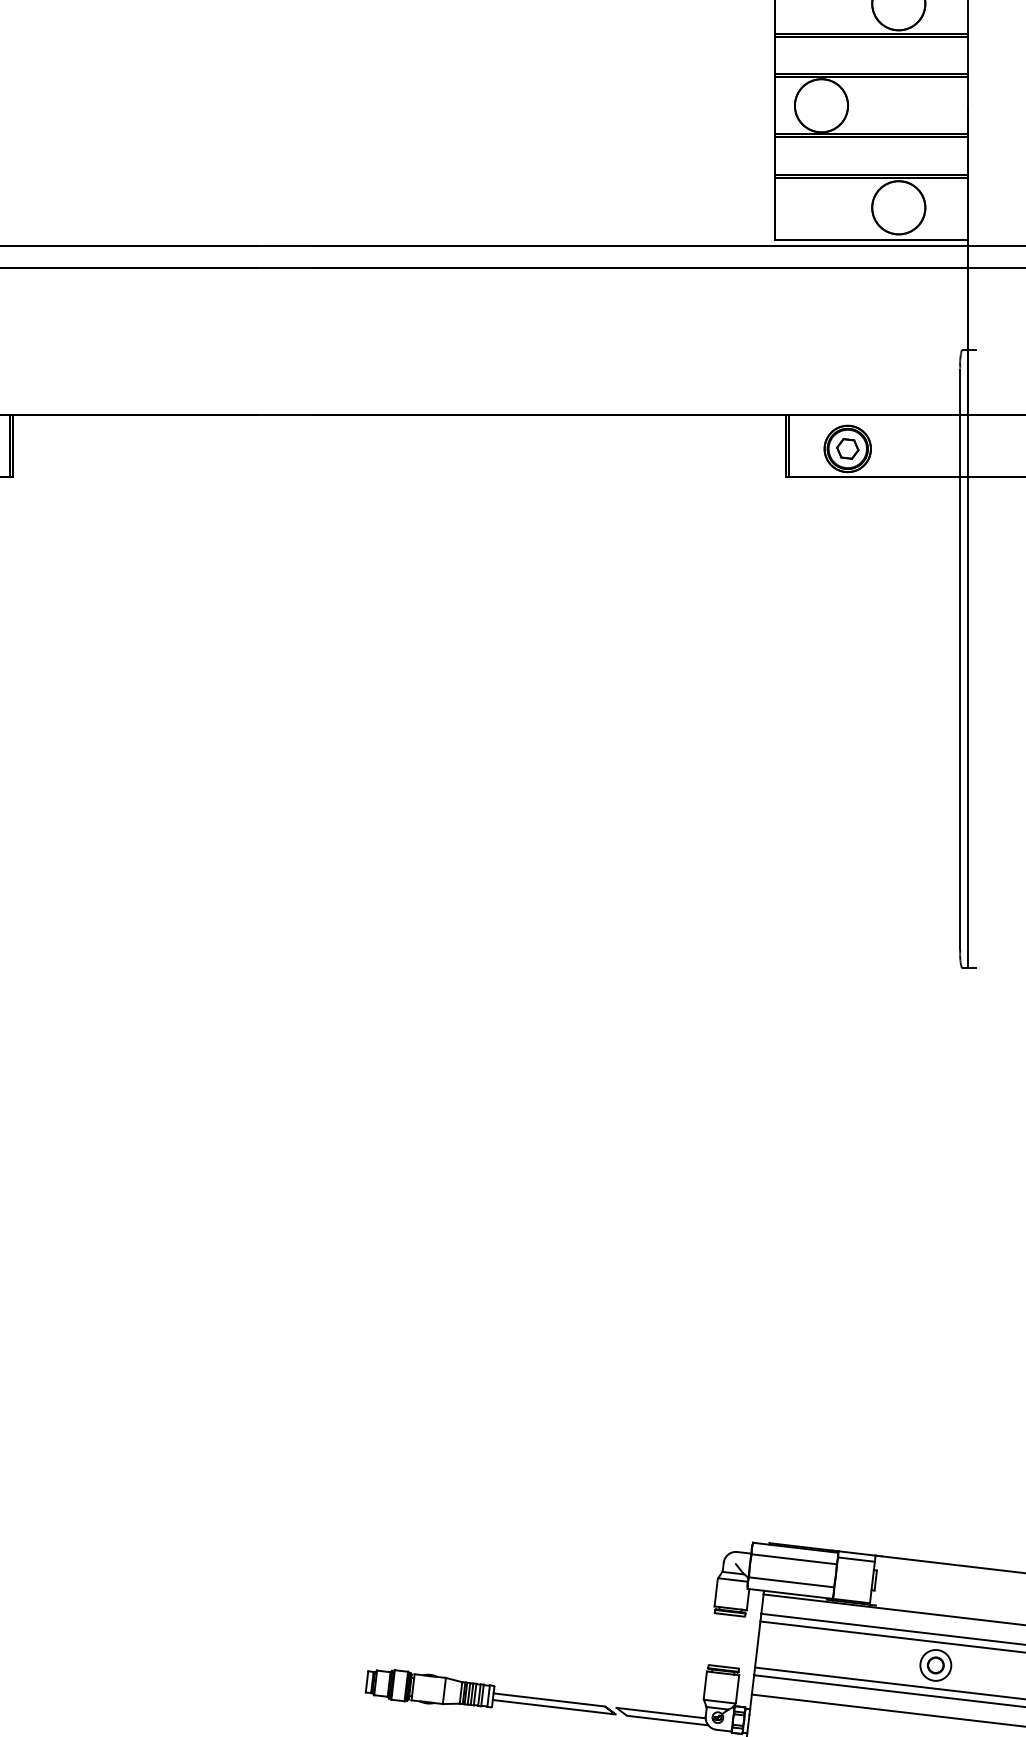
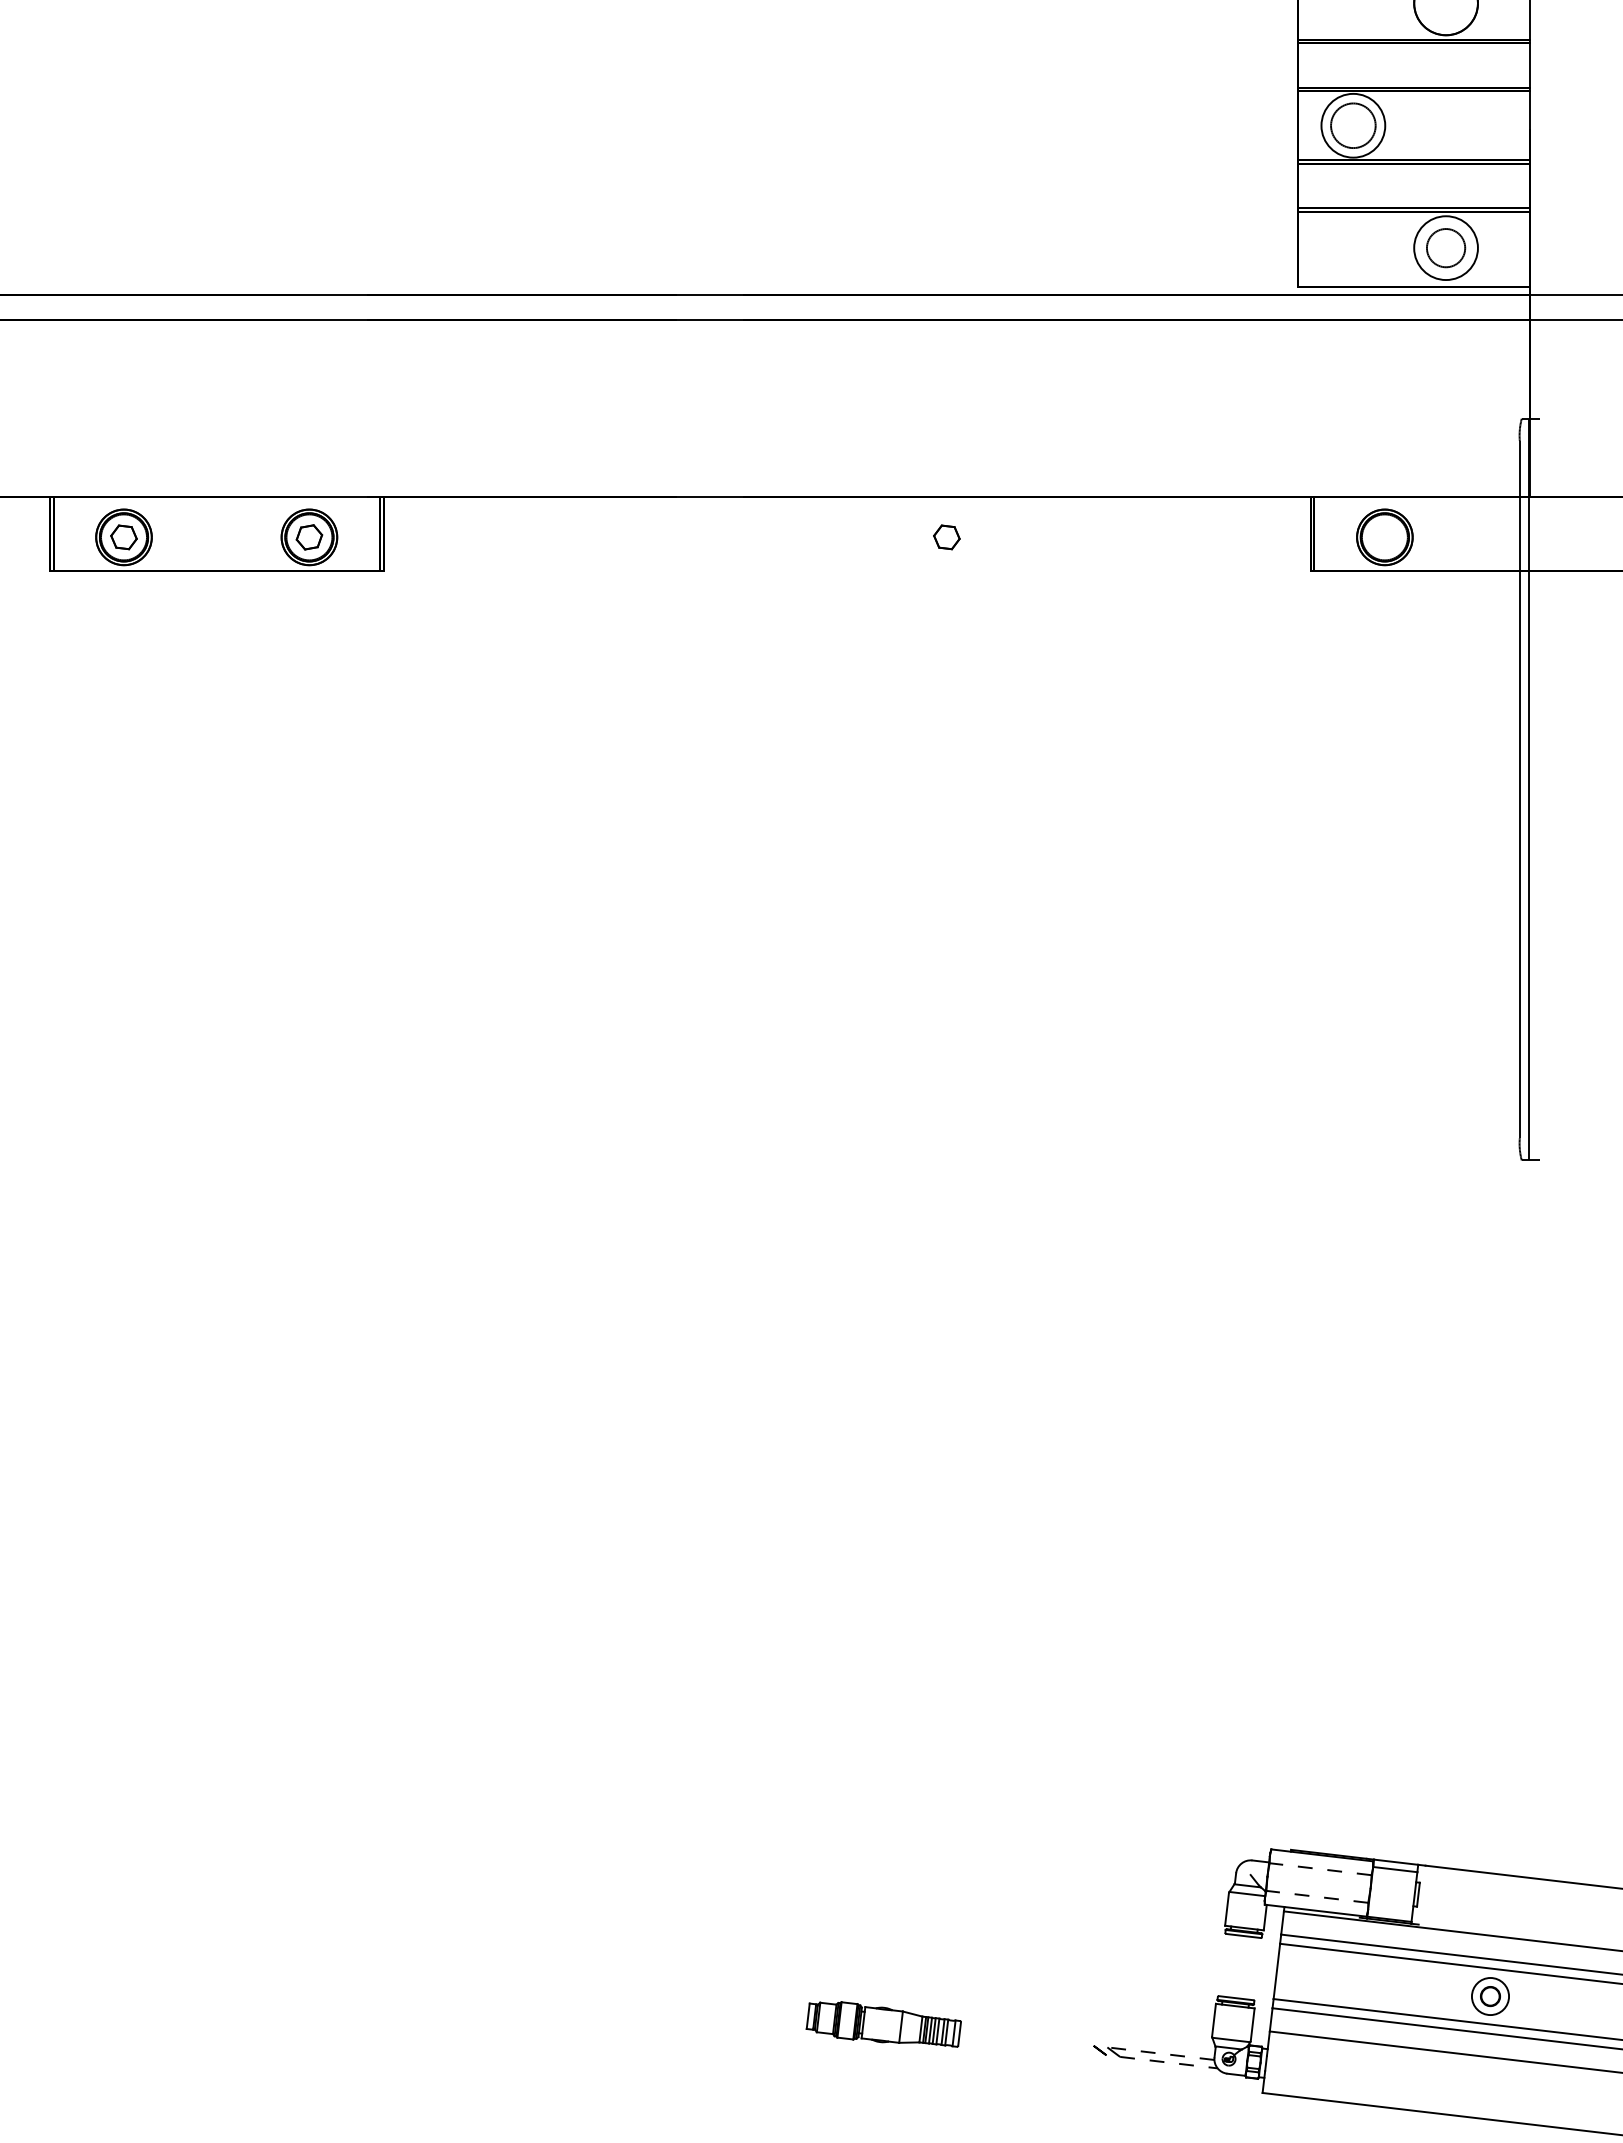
circle: (821, 105) -> (1353, 125), size x0.7
circle: (898, 208) -> (1445, 248), size x0.6
part: (847, 449) -> (946, 537), moved
line: (794, 1559) -> (1320, 1869), solid -> dashed
line: (790, 1582) -> (1316, 1896), solid -> dashed
line: (548, 1699) -> (1026, 2037), removed
line: (554, 1707) -> (1032, 2046), removed
line: (660, 1712) -> (1160, 2053), solid -> dashed
line: (668, 1720) -> (1169, 2062), solid -> dashed

